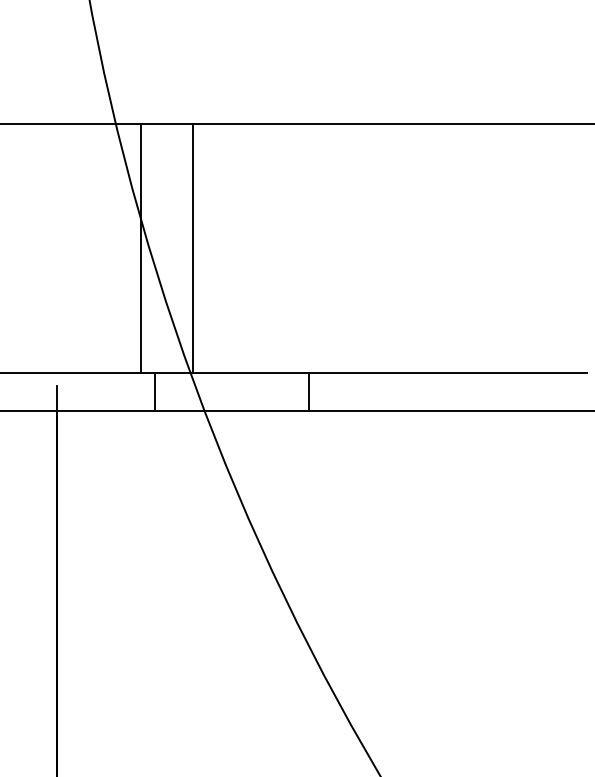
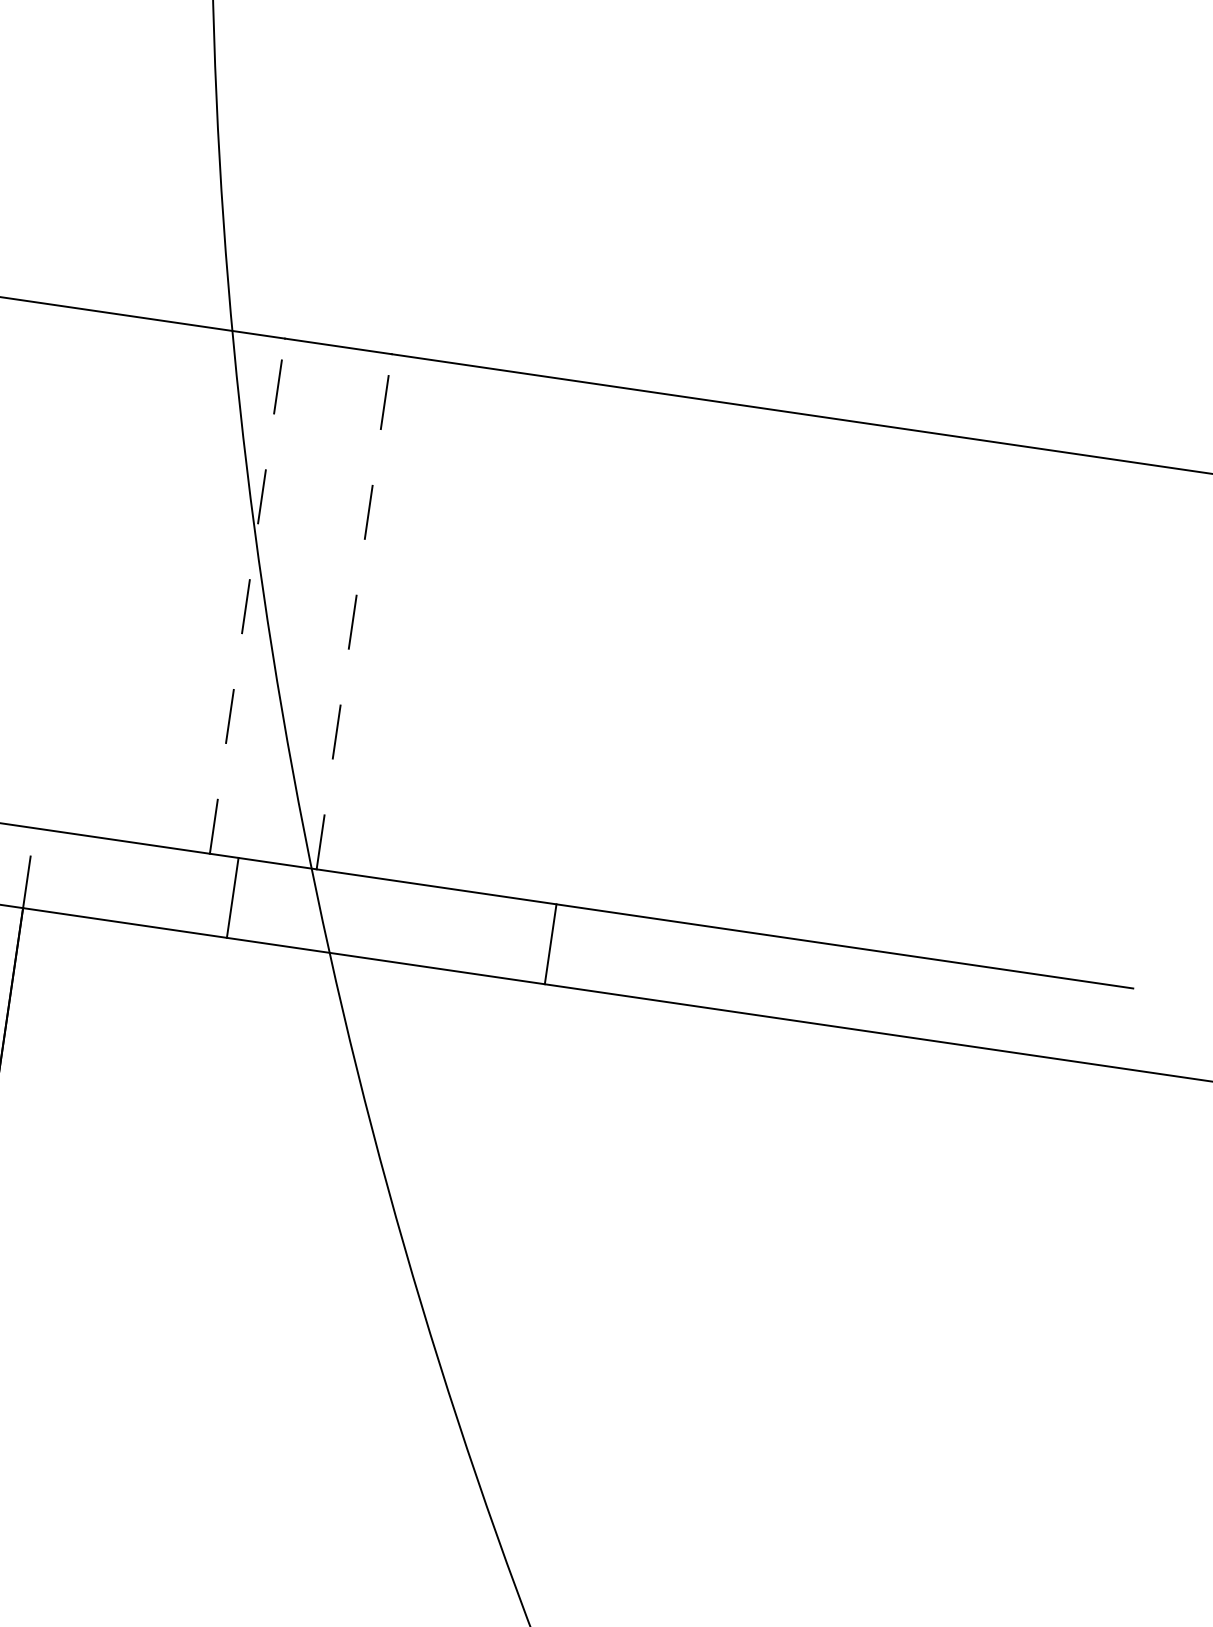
line: (141, 248) -> (247, 596), solid -> dashed
line: (192, 248) -> (353, 611), solid -> dashed

